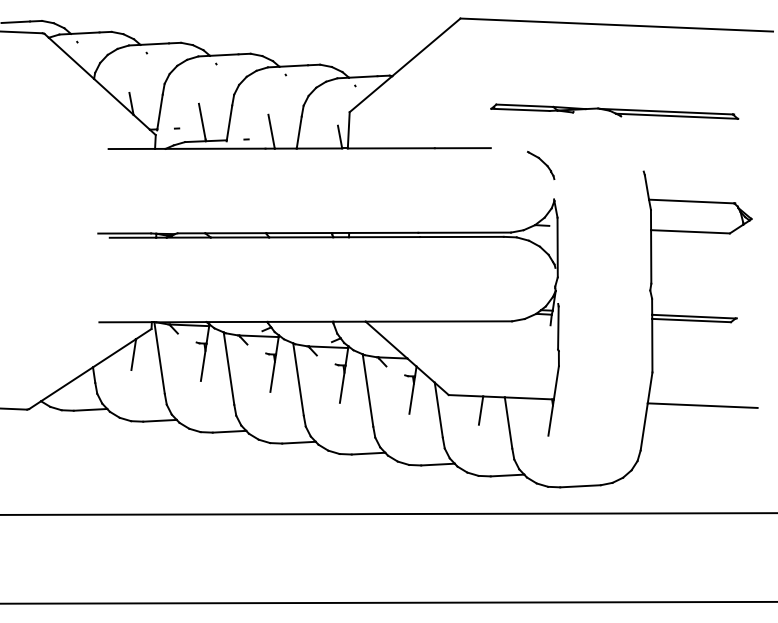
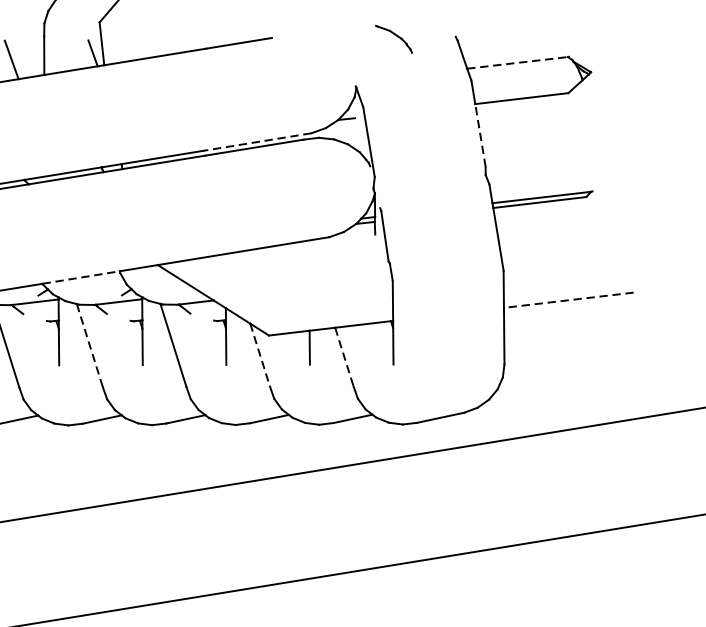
part: (541, 164) -> (394, 38), moved
line: (691, 201) -> (517, 62), solid -> dashed
line: (464, 232) -> (256, 141), solid -> dashed
line: (651, 256) -> (480, 134), solid -> dashed
line: (300, 321) -> (81, 277), solid -> dashed
line: (298, 379) -> (89, 345), solid -> dashed
line: (702, 405) -> (568, 300), solid -> dashed
line: (438, 410) -> (259, 355), solid -> dashed
line: (508, 423) -> (344, 357), solid -> dashed

